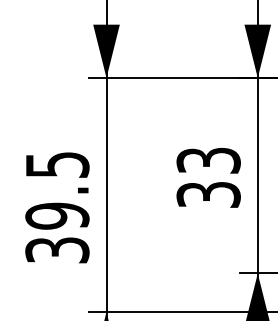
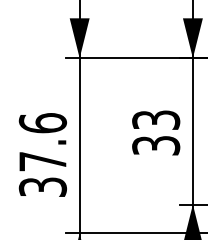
text: (56, 190) -> (42, 142), 39.5 -> 37.6

